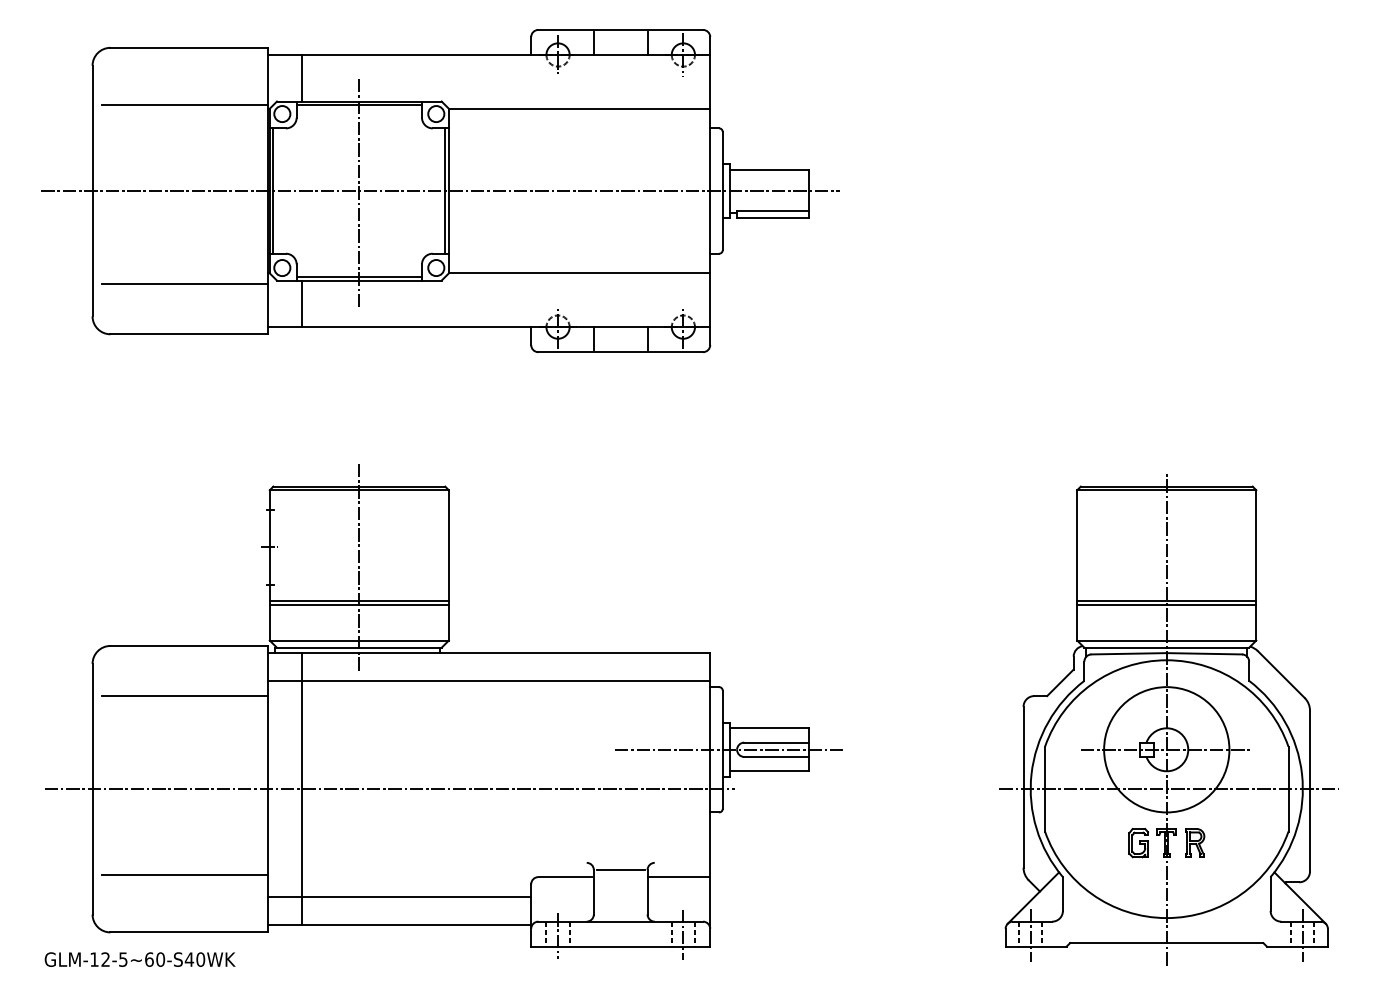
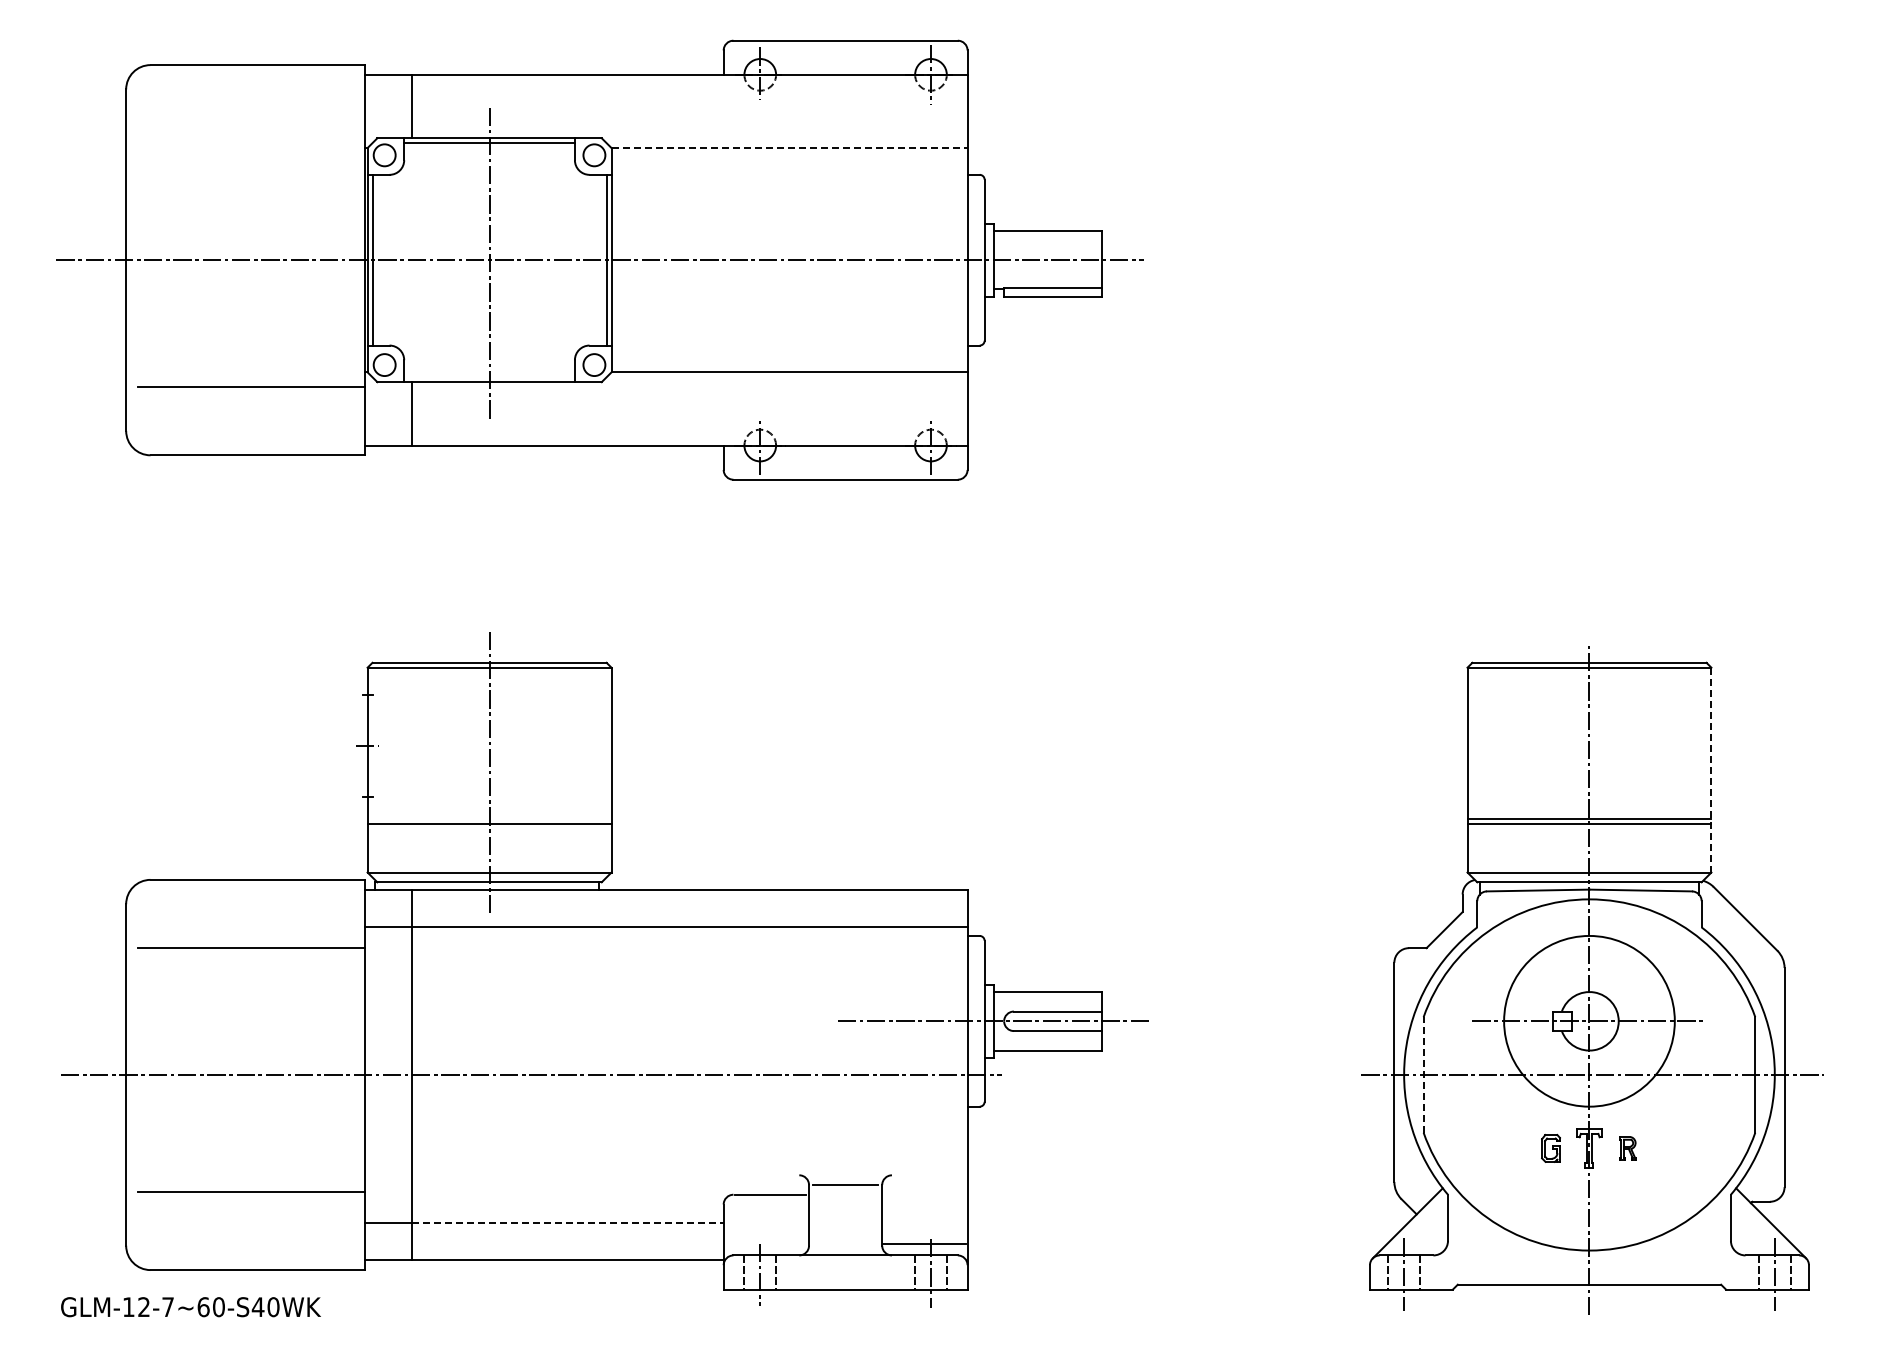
line: (594, 42) -> (809, 58), removed
line: (647, 42) -> (882, 58), removed
line: (184, 105) -> (251, 143), removed
line: (580, 109) -> (790, 148), solid -> dashed
line: (359, 277) -> (489, 377), removed
line: (594, 338) -> (809, 460), removed
line: (647, 338) -> (882, 460), removed
line: (1256, 565) -> (1711, 770), solid -> dashed
line: (359, 600) -> (489, 818), removed
line: (1044, 788) -> (1423, 1074), solid -> dashed
part: (1138, 843) -> (1550, 1148), size x0.7
part: (1194, 843) -> (1627, 1148), size x0.6
line: (678, 876) -> (924, 1243), moved
line: (417, 897) -> (568, 1222), solid -> dashed
text: (122, 959) -> (167, 1307), GLM-12-5~60-S40WK -> GLM-12-7~60-S40WK

